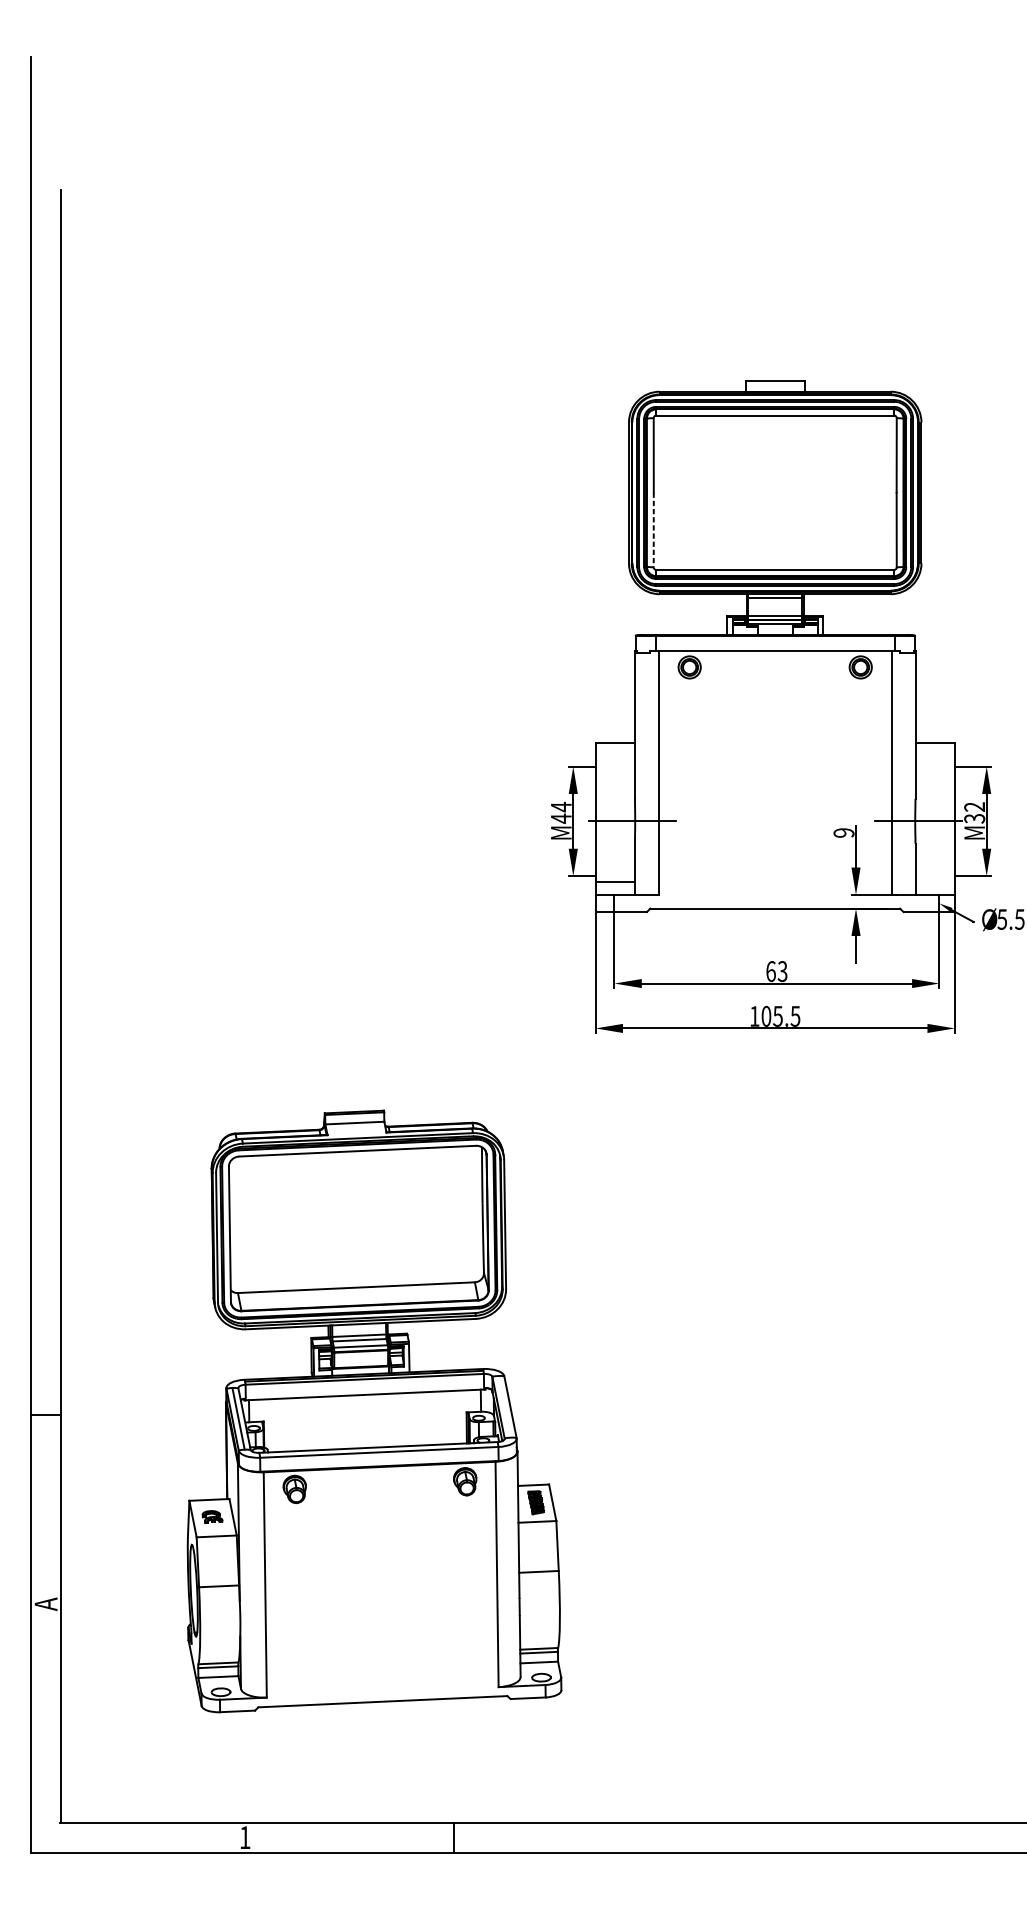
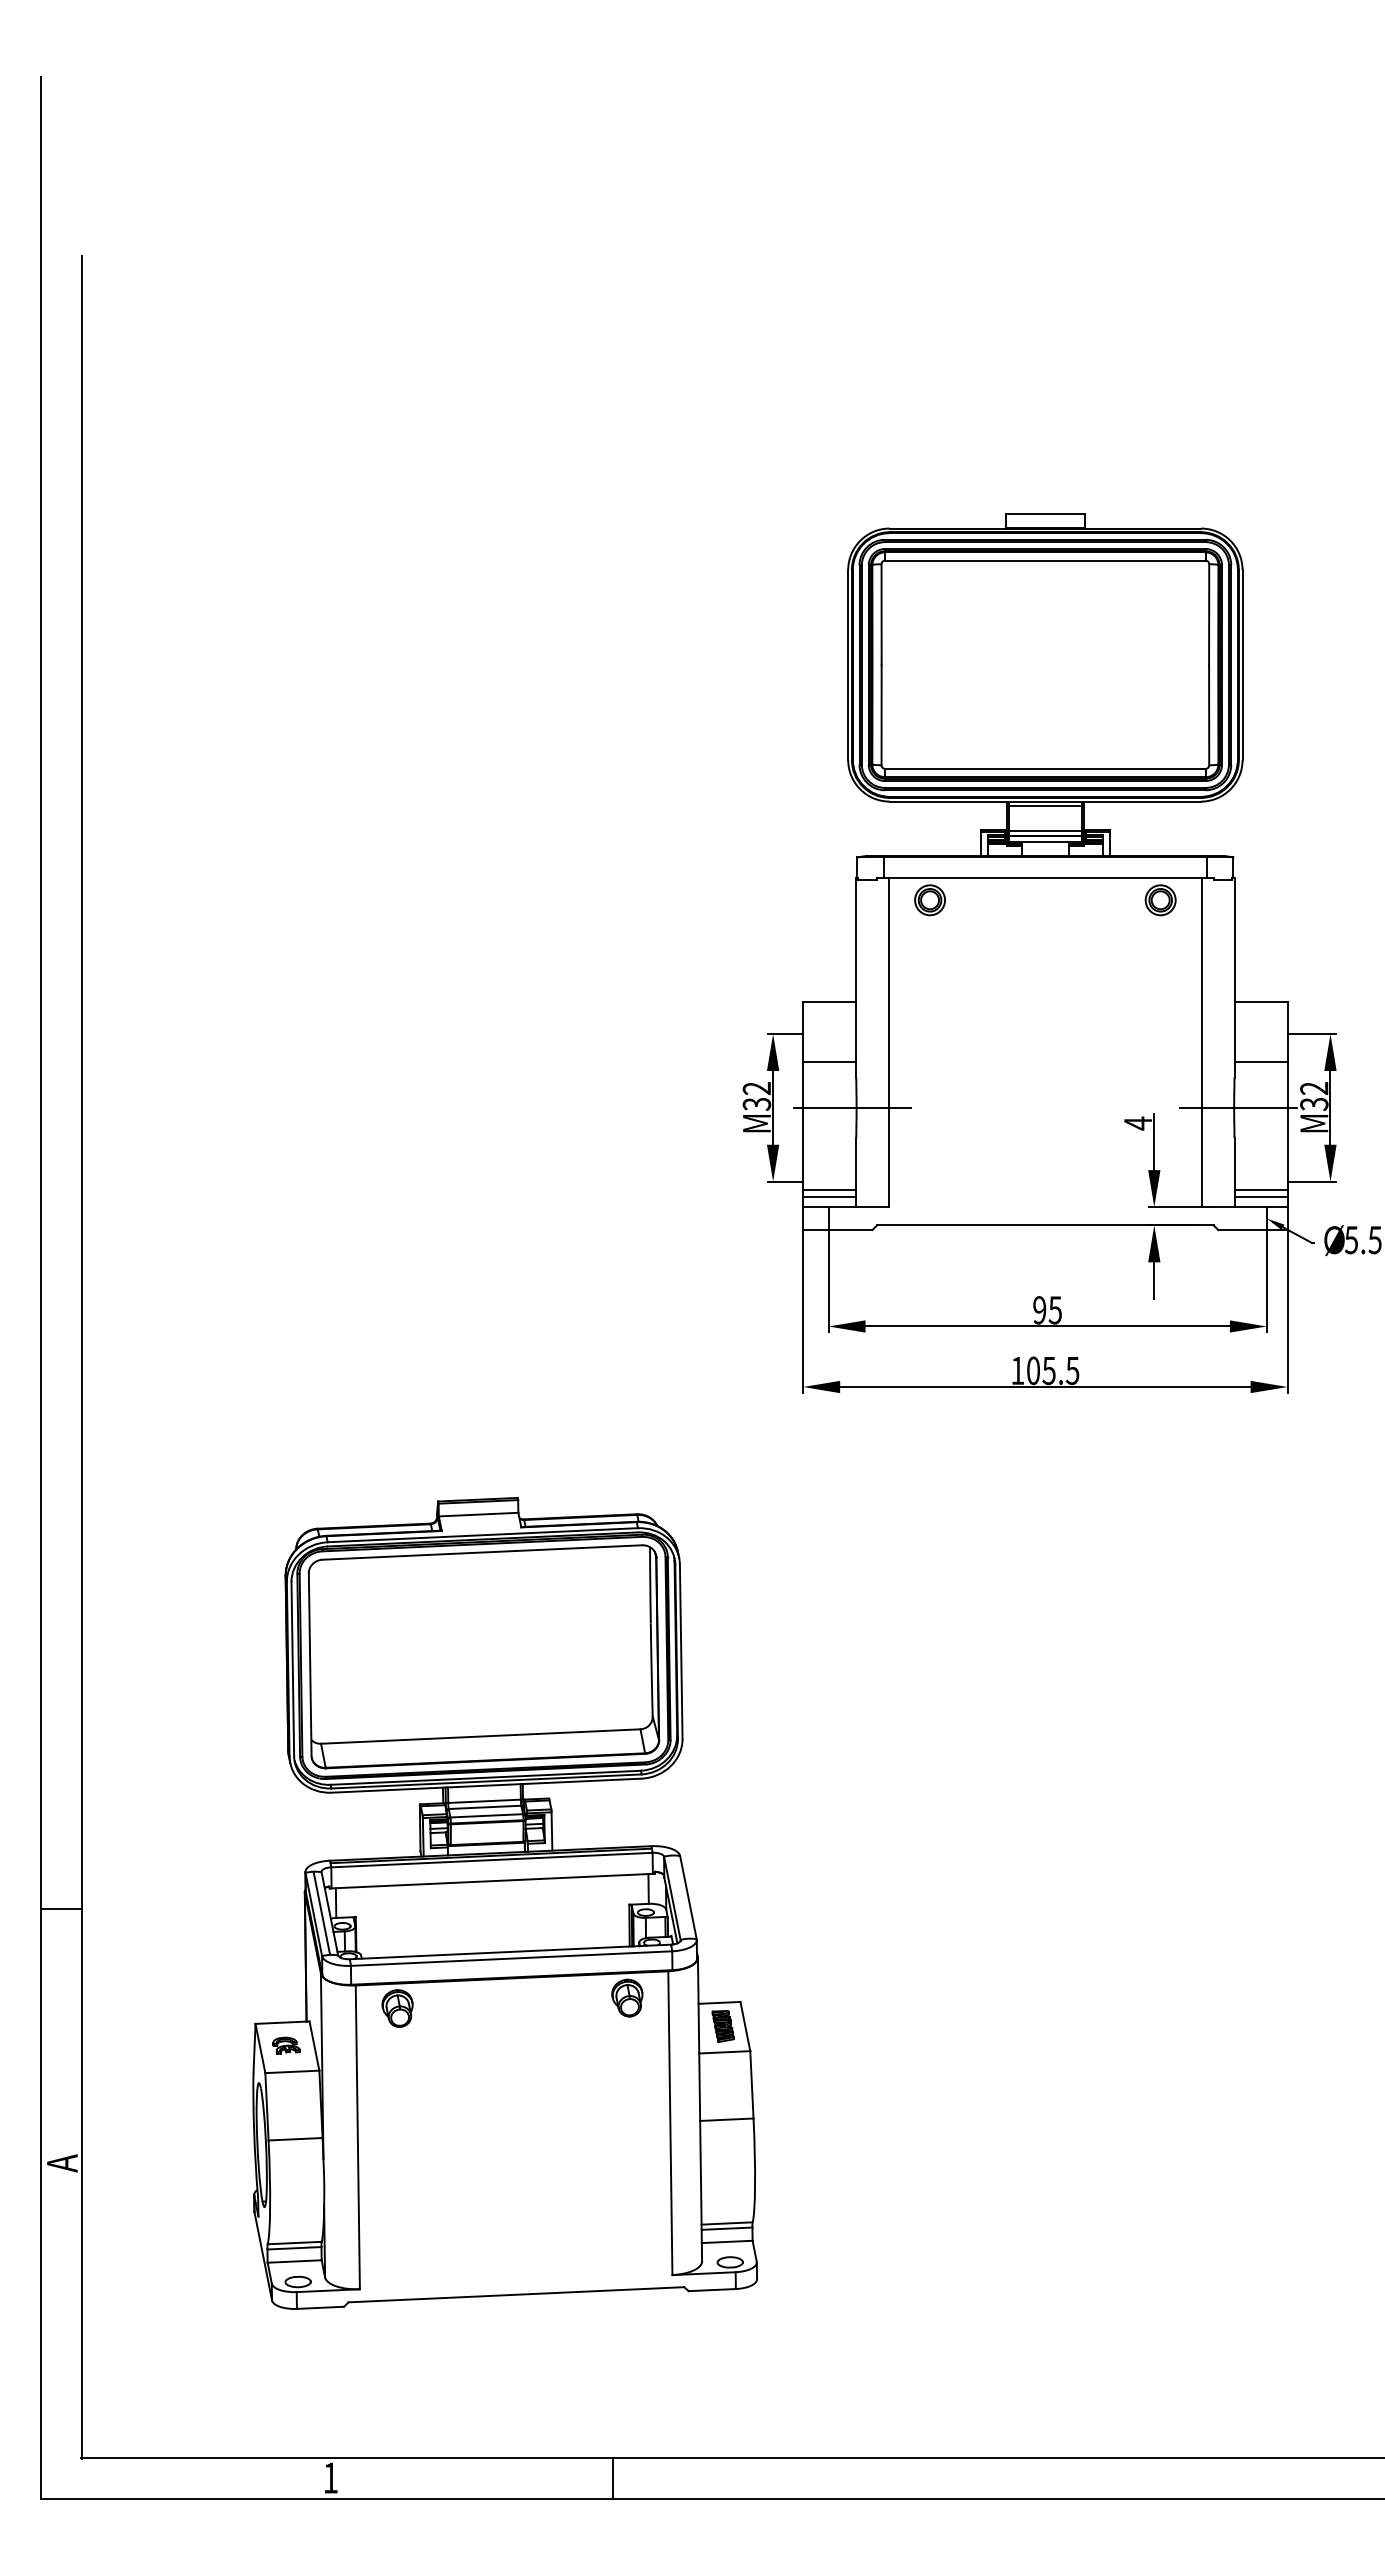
line: (653, 530) -> (881, 715), dashed -> solid
line: (615, 787) -> (829, 1061), added
line: (934, 787) -> (1260, 1061), added
text: (560, 812) -> (756, 1096), M44 -> M32
text: (843, 832) -> (1137, 1123), 9 -> 4
line: (934, 881) -> (1260, 1189), added
line: (615, 887) -> (829, 1197), added
line: (934, 887) -> (1260, 1197), added
text: (776, 971) -> (1047, 1310), 63 -> 95

